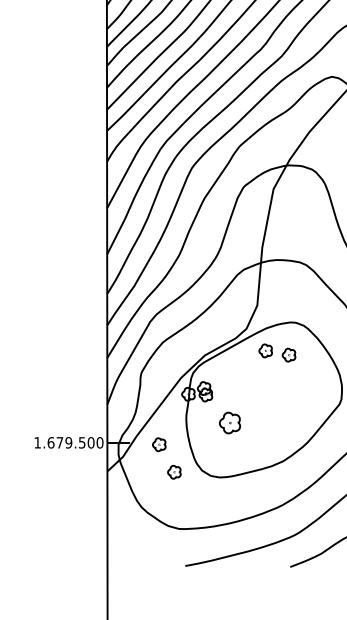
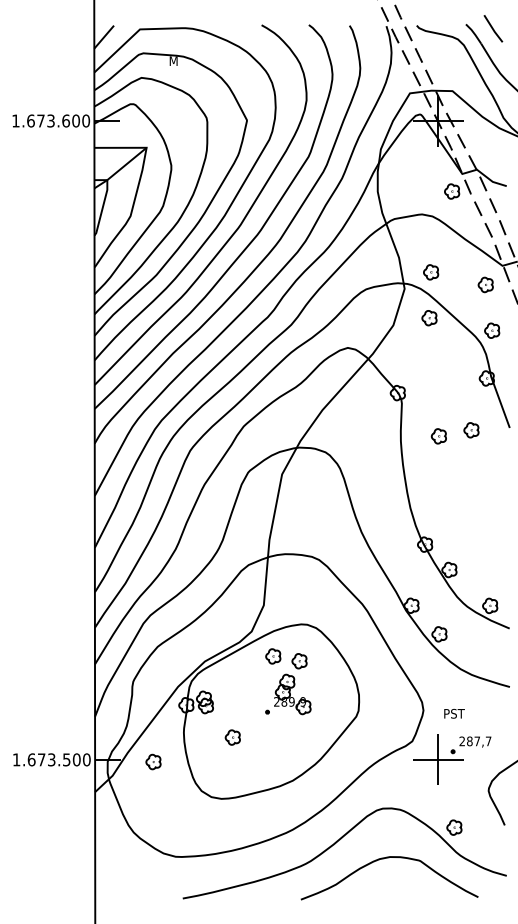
part: (279, 384) -> (288, 694), added
part: (229, 422) -> (232, 737), size x0.62
text: (68, 442) -> (51, 759), 1.679.500 -> 1.673.500
part: (174, 471) -> (170, 792), removed

